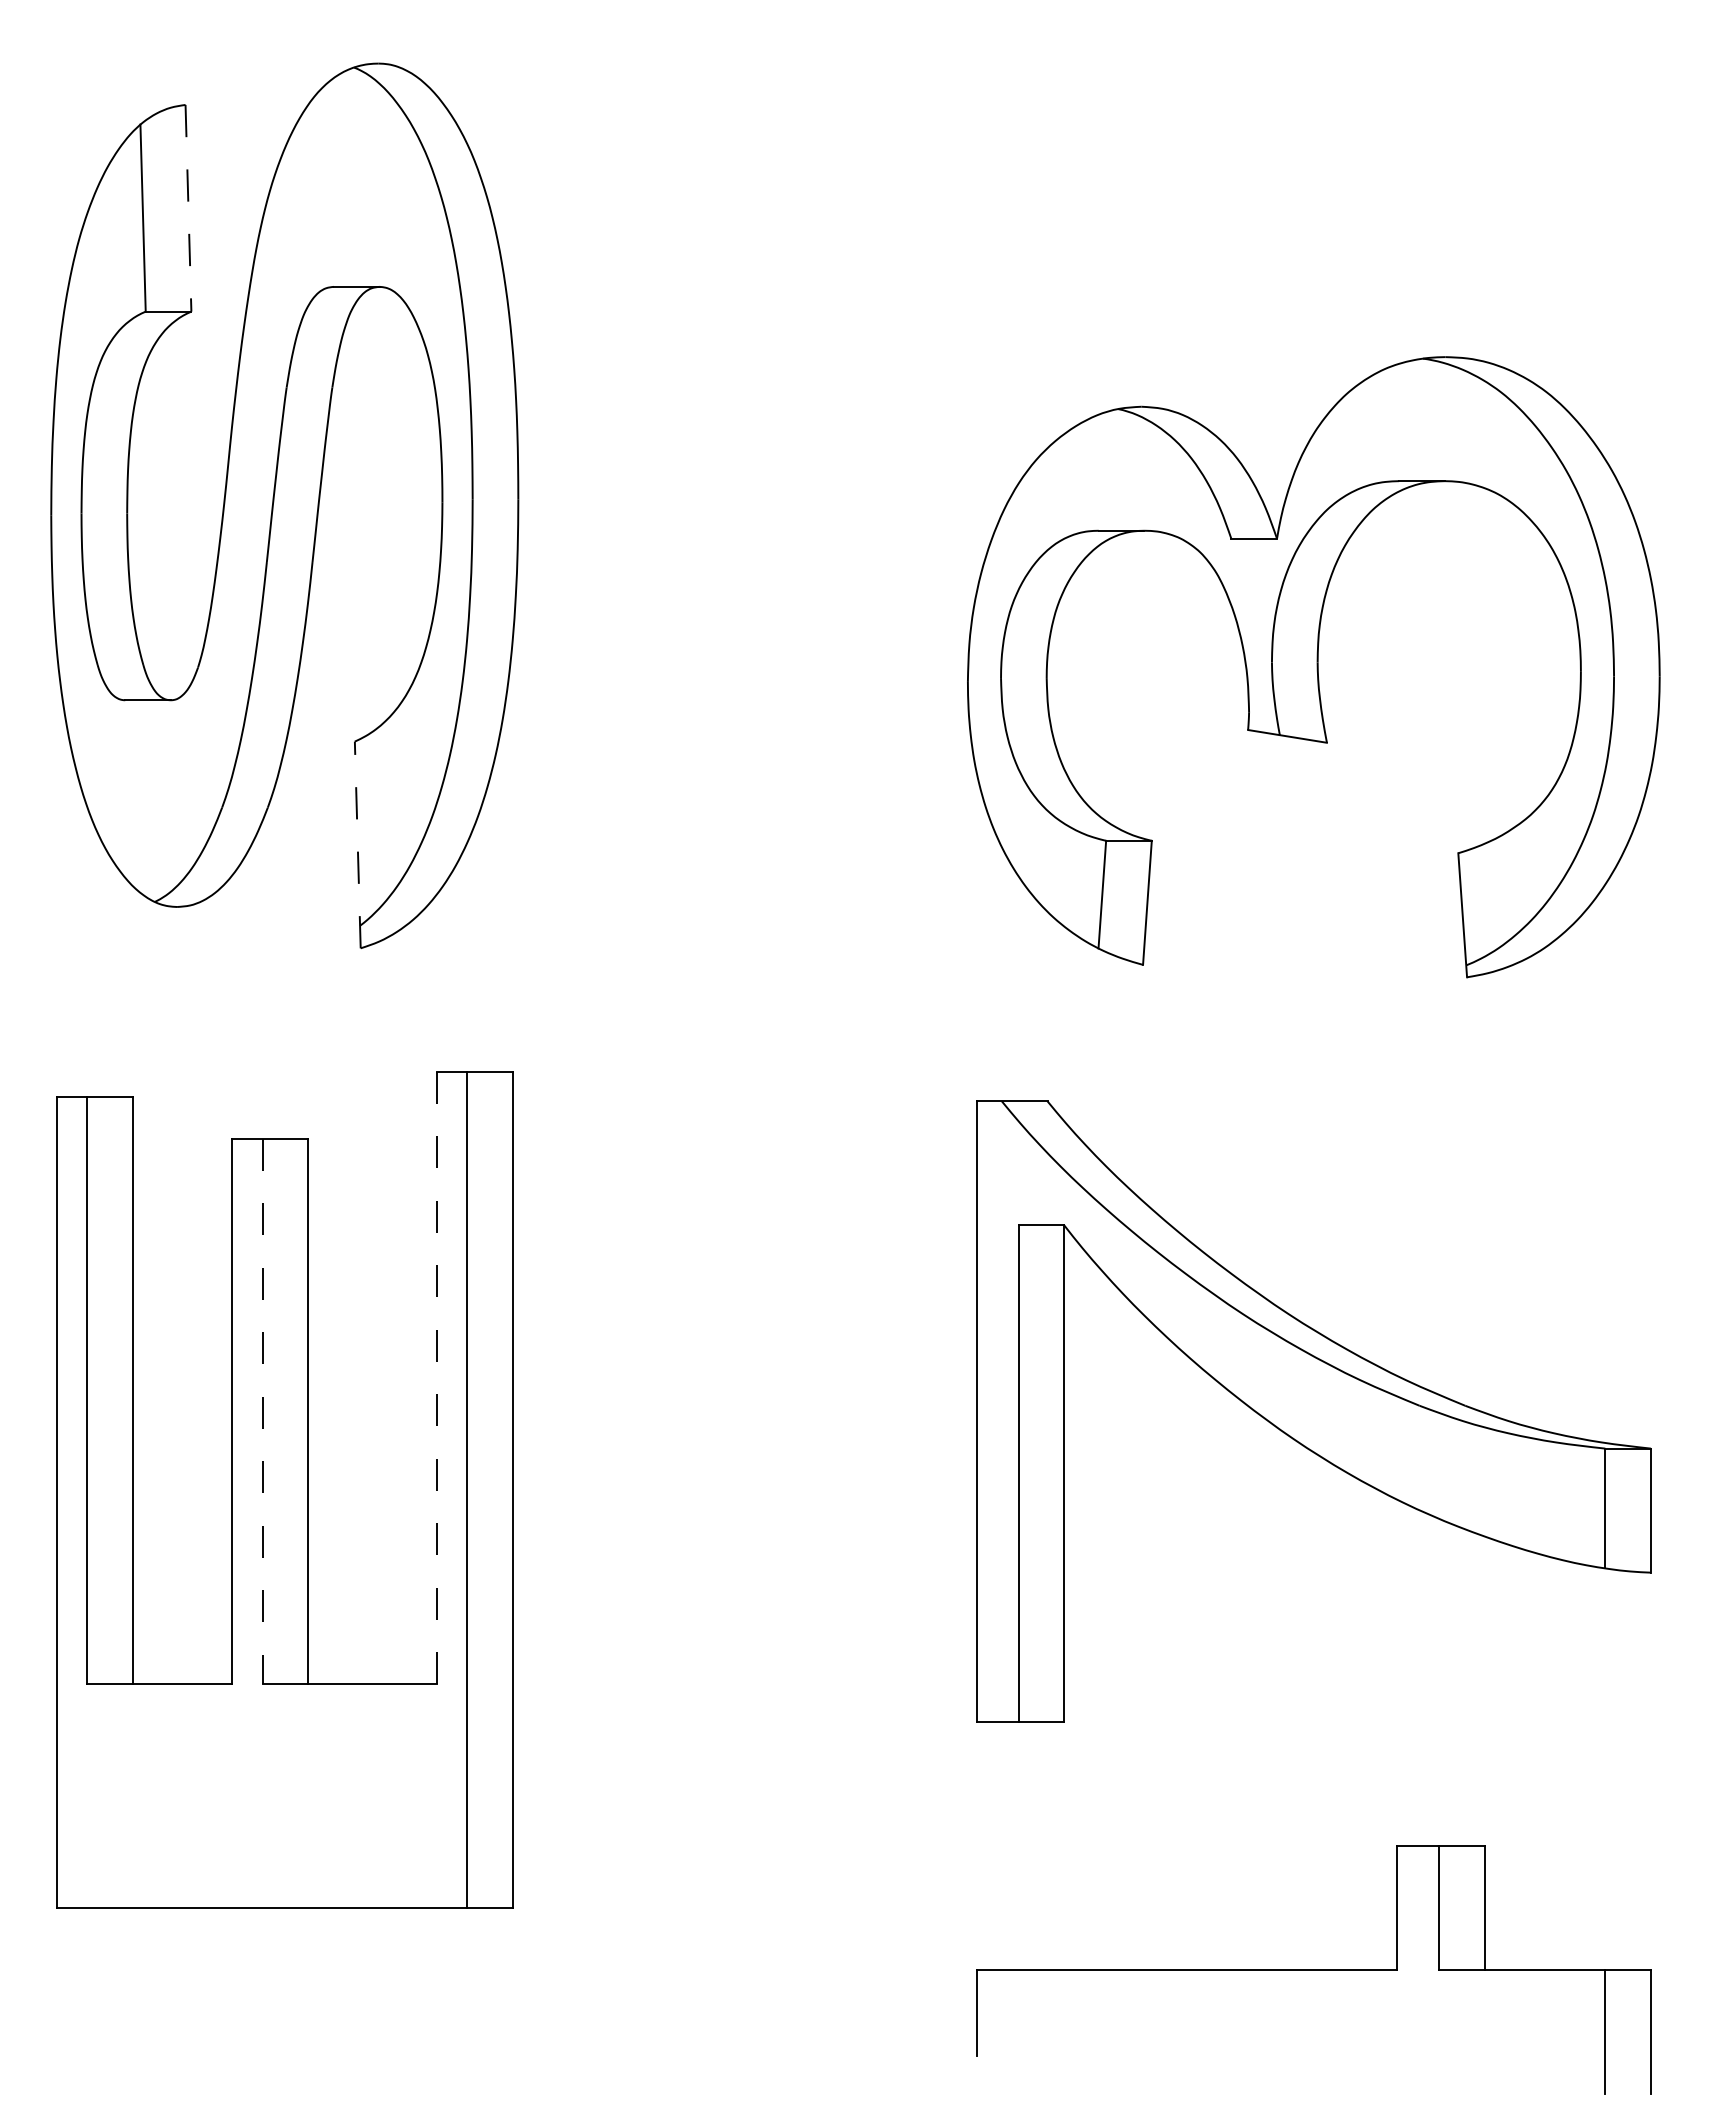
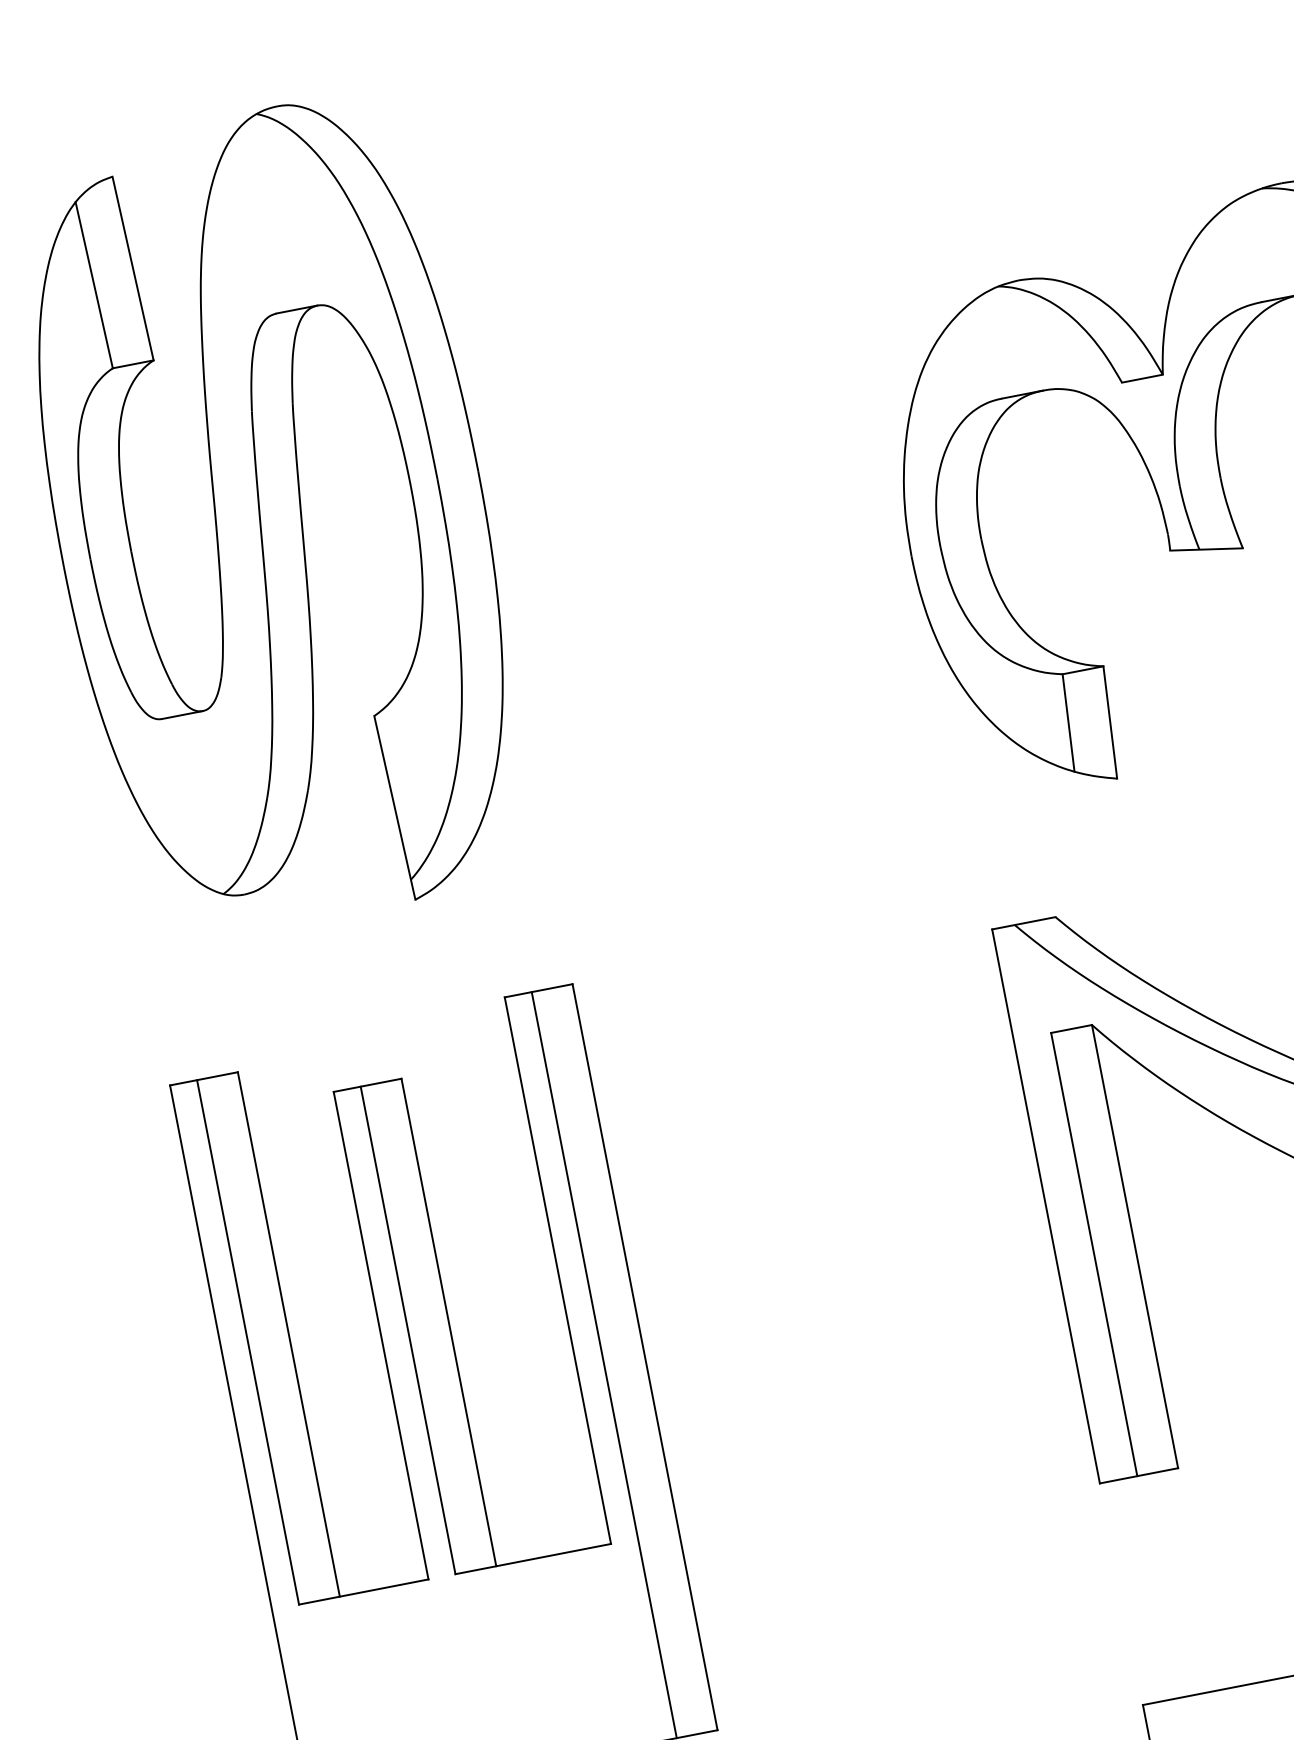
line: (188, 208) -> (133, 268), dashed -> solid
line: (357, 844) -> (394, 807), dashed -> solid
line: (436, 1378) -> (557, 1270), dashed -> solid
line: (262, 1411) -> (408, 1330), dashed -> solid

